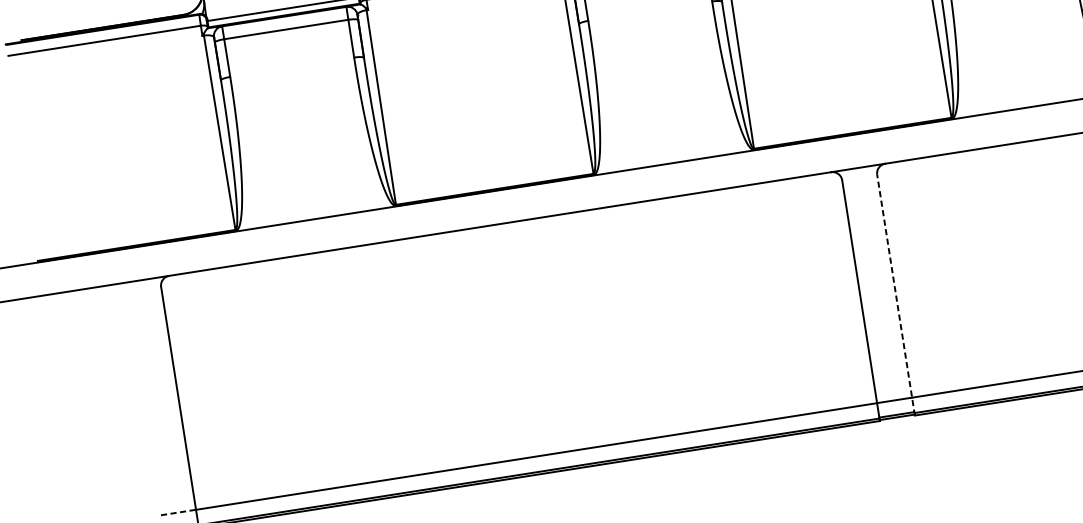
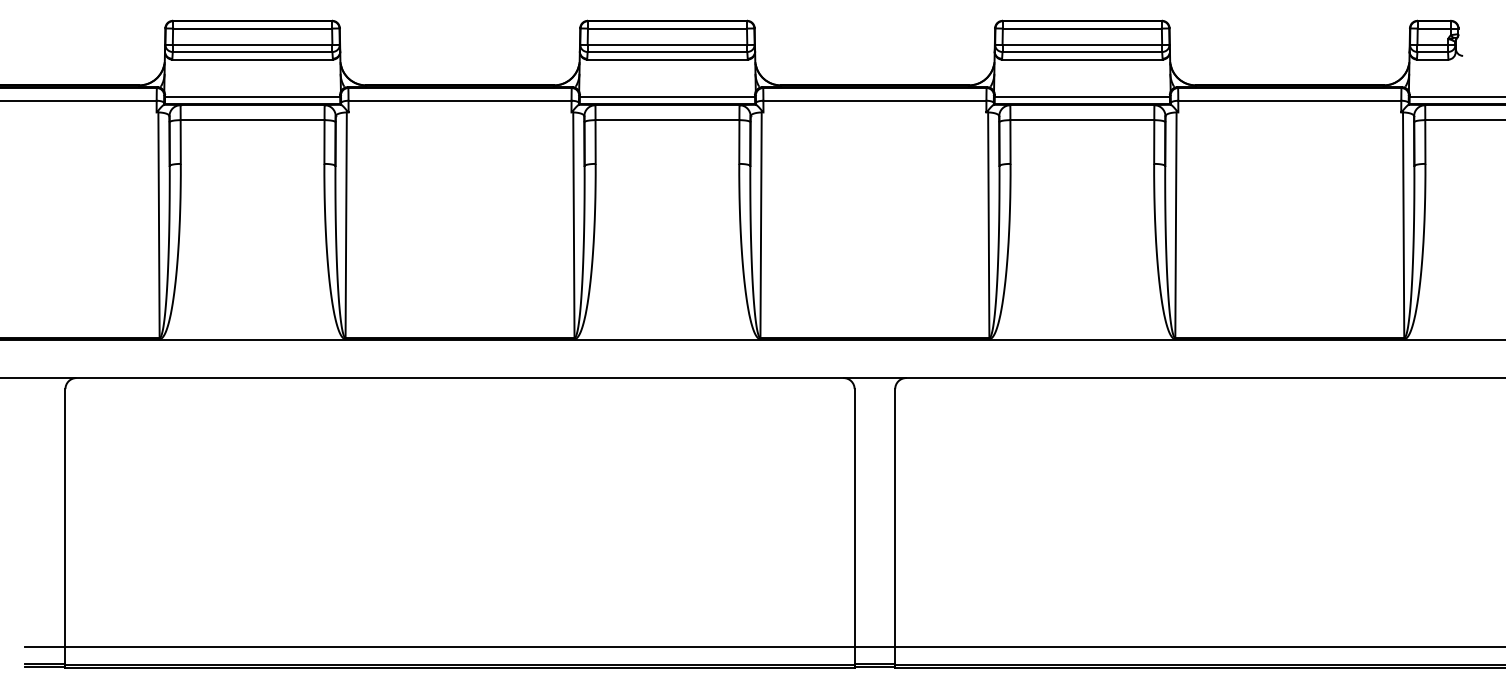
line: (896, 295) -> (895, 528), dashed -> solid
line: (178, 512) -> (45, 647), dashed -> solid

